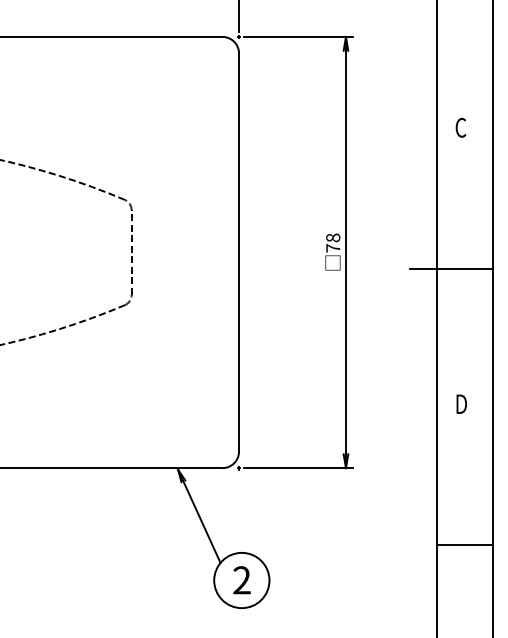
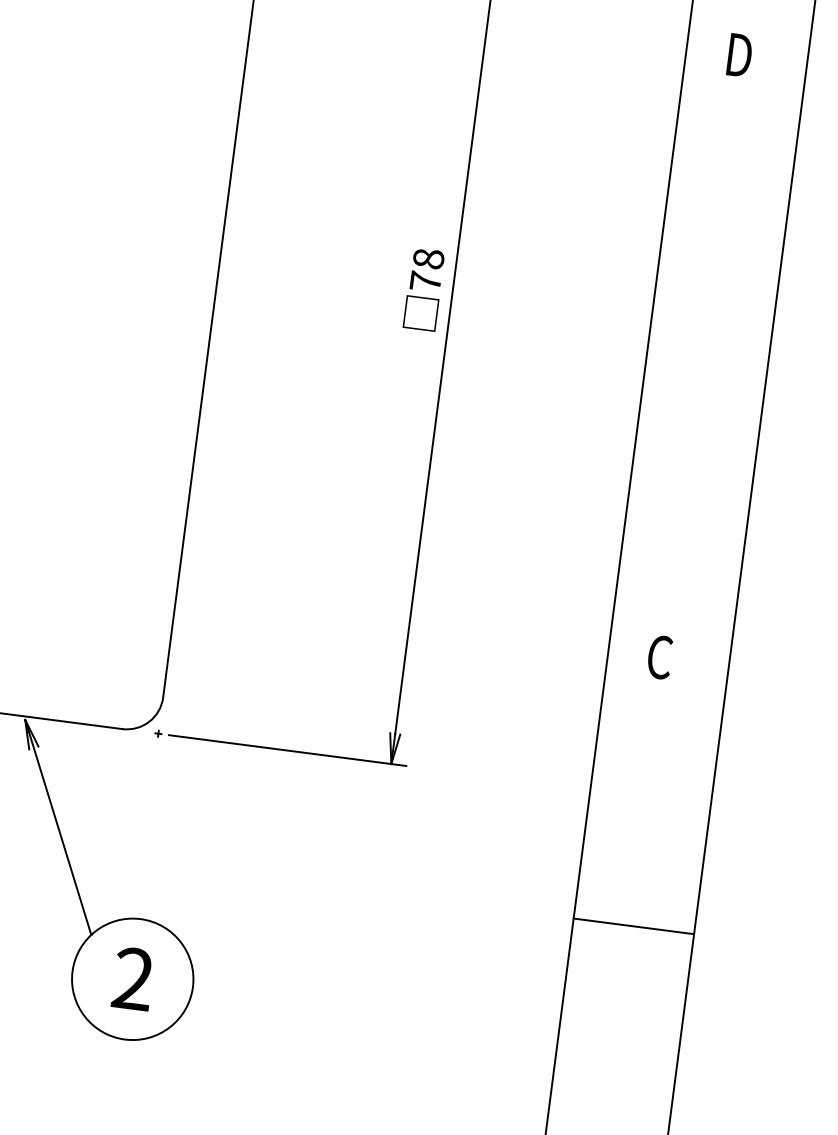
text: (460, 127) -> (737, 54), C -> D
line: (450, 268) -> (675, 358), removed
text: (460, 404) -> (658, 657), D -> C
line: (464, 545) -> (632, 926), moved

